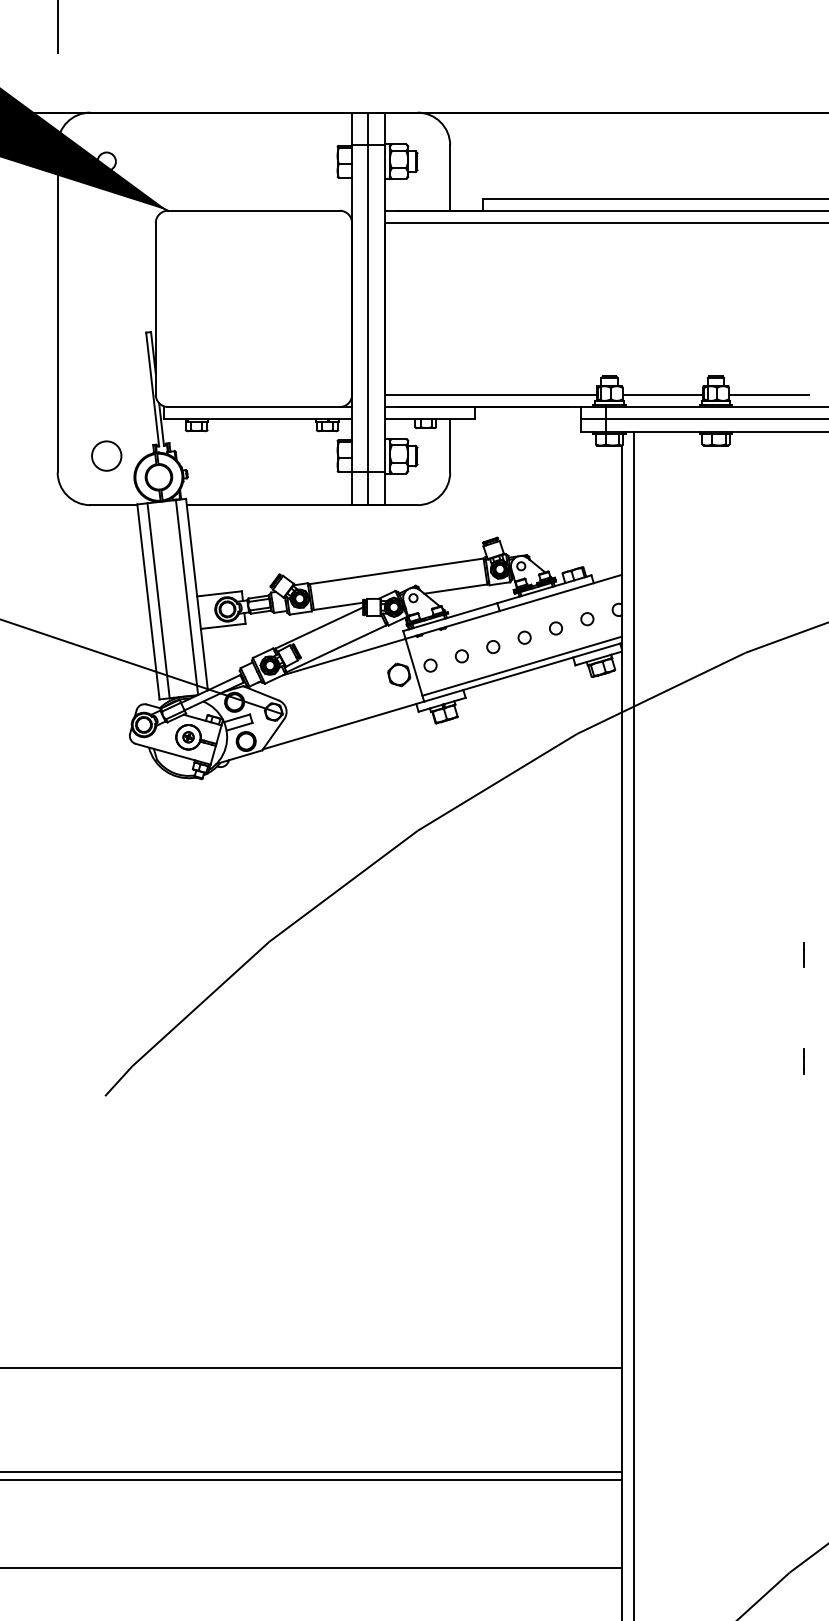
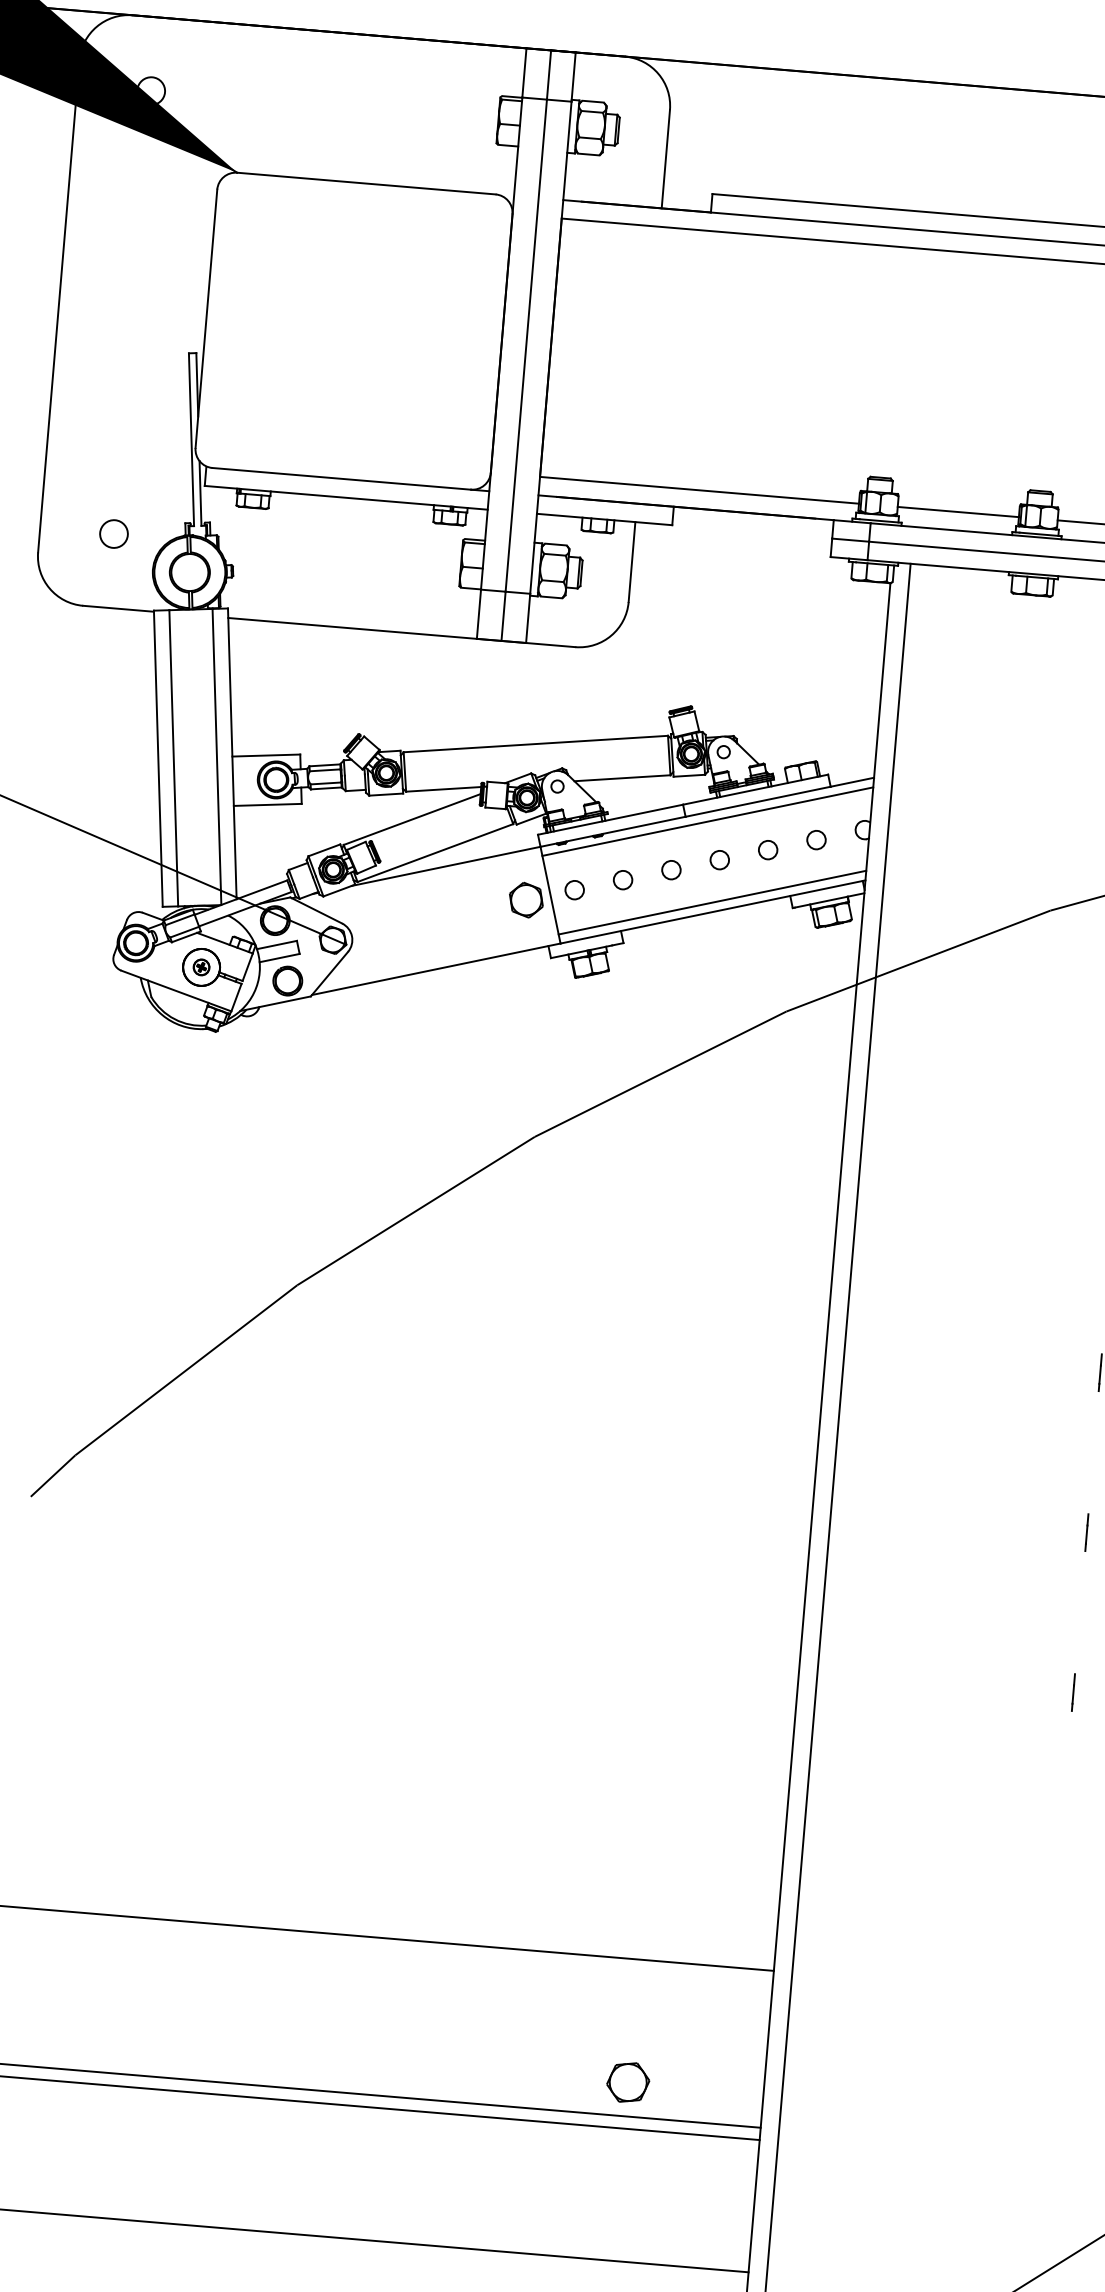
circle: (106, 455) -> (113, 533), size x0.62
line: (514, 612) -> (707, 820), added
line: (803, 1167) -> (1072, 1692), added
part: (531, 1449) -> (627, 2082), added

